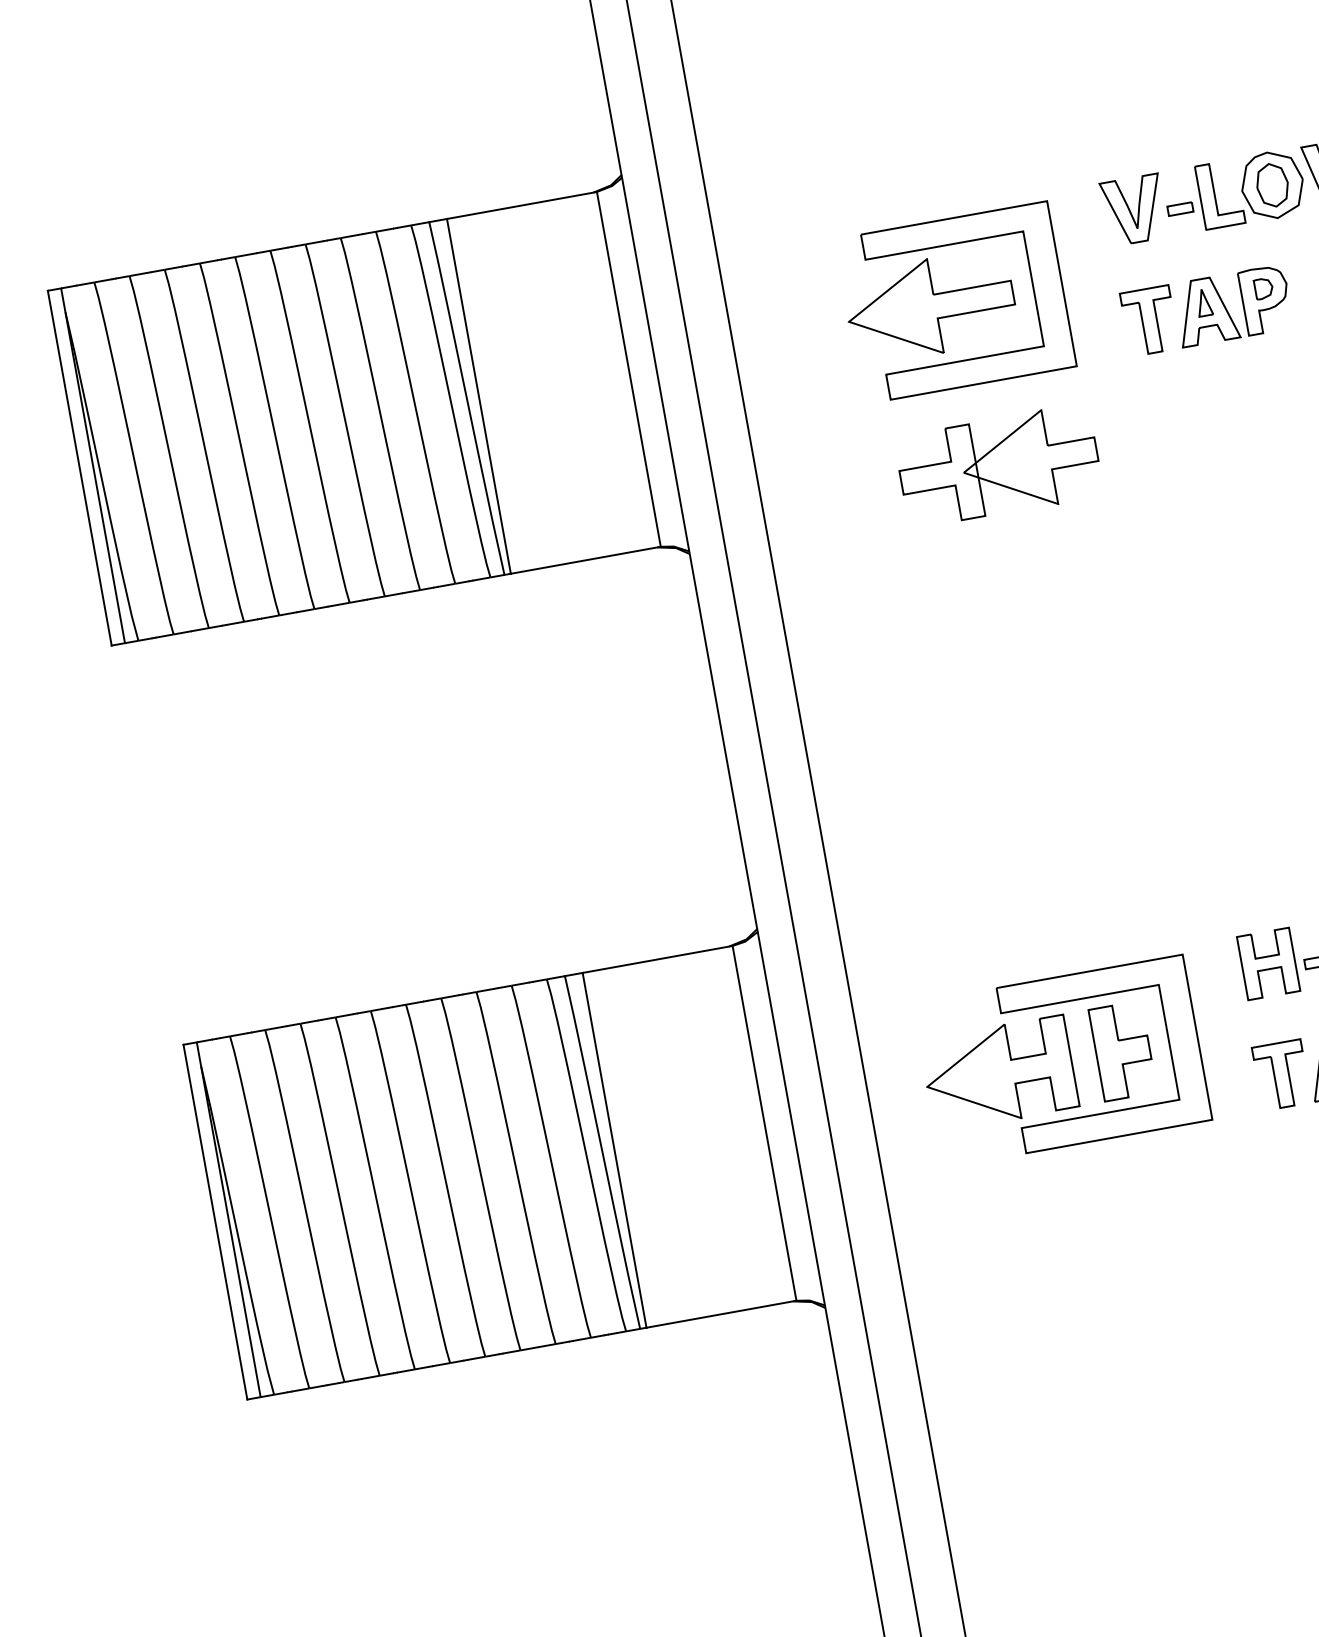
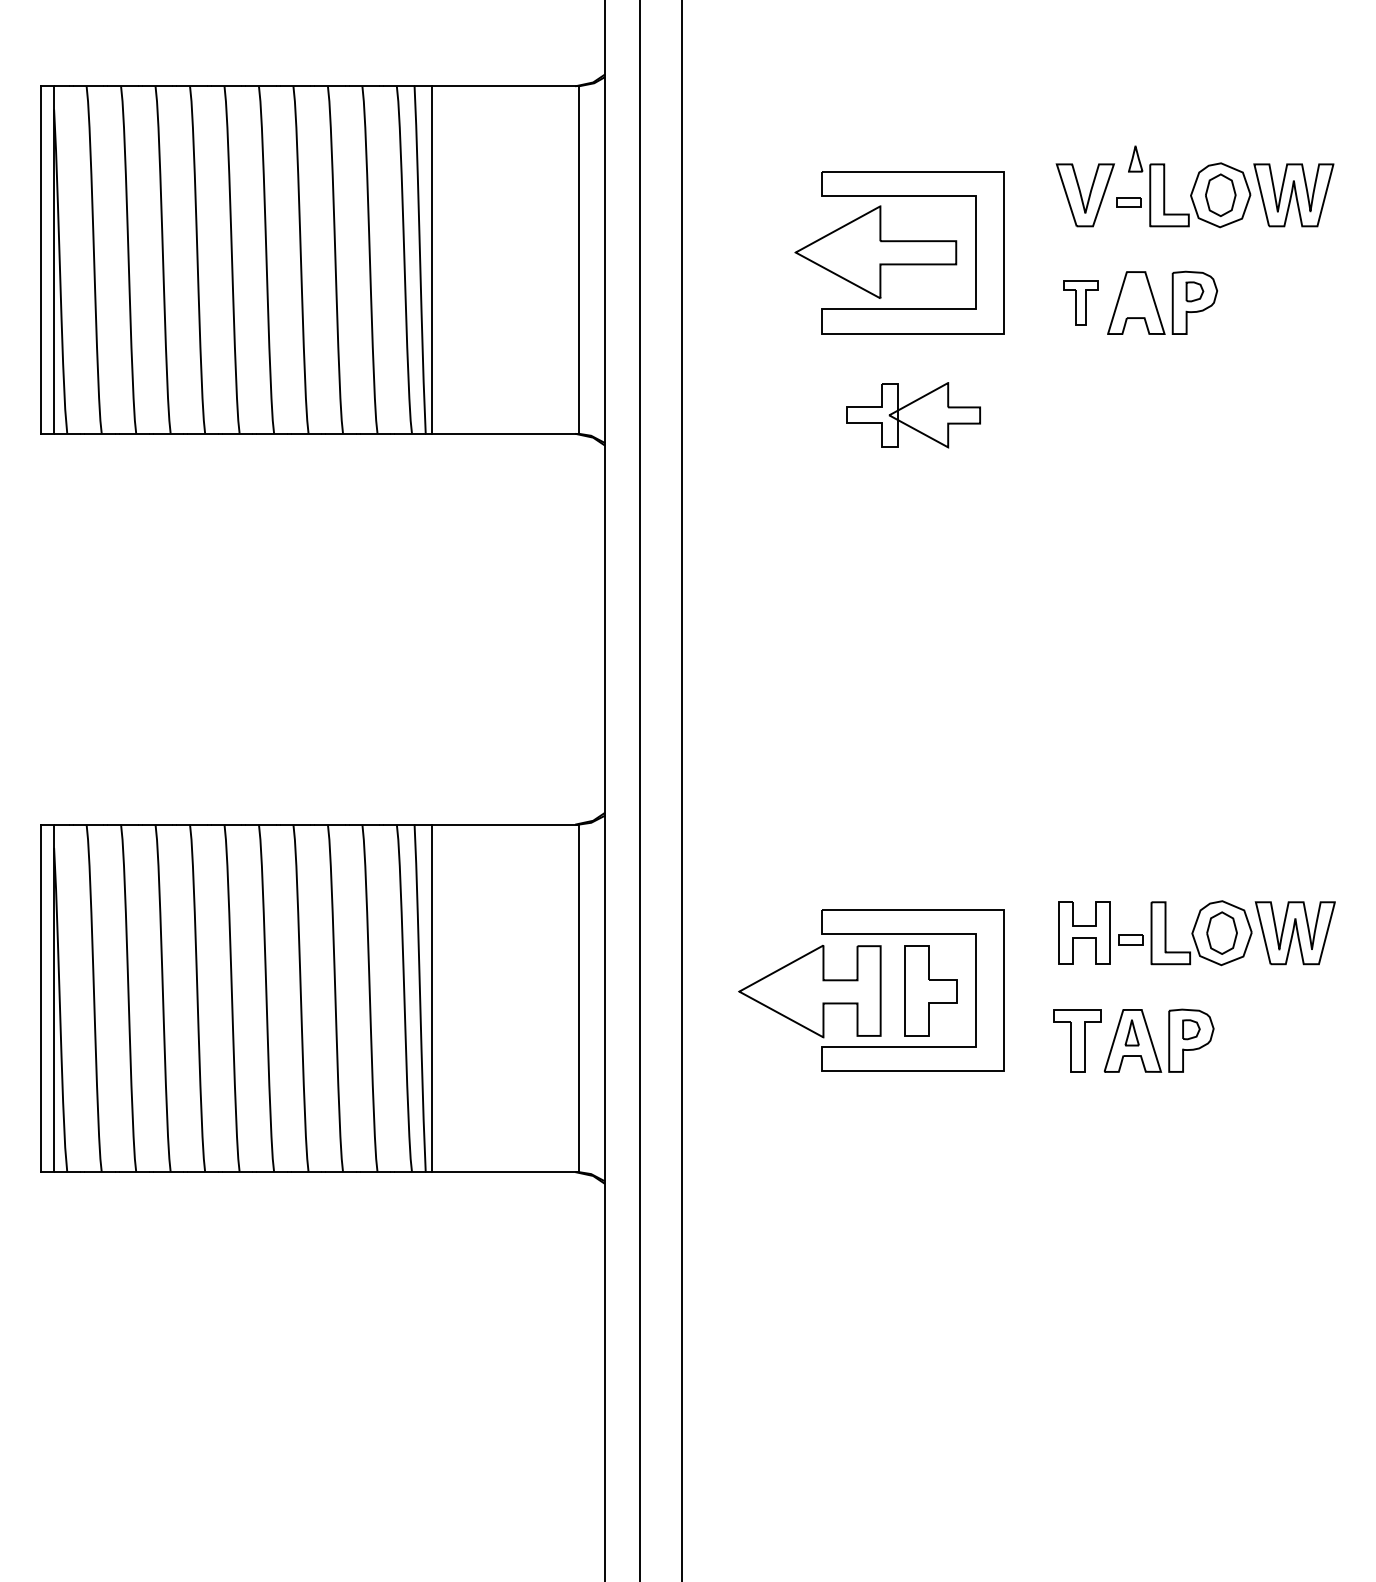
part: (1203, 302) -> (1135, 158), moved
part: (1149, 320) -> (1080, 302), size x0.7
part: (999, 466) -> (913, 415), size x0.7

